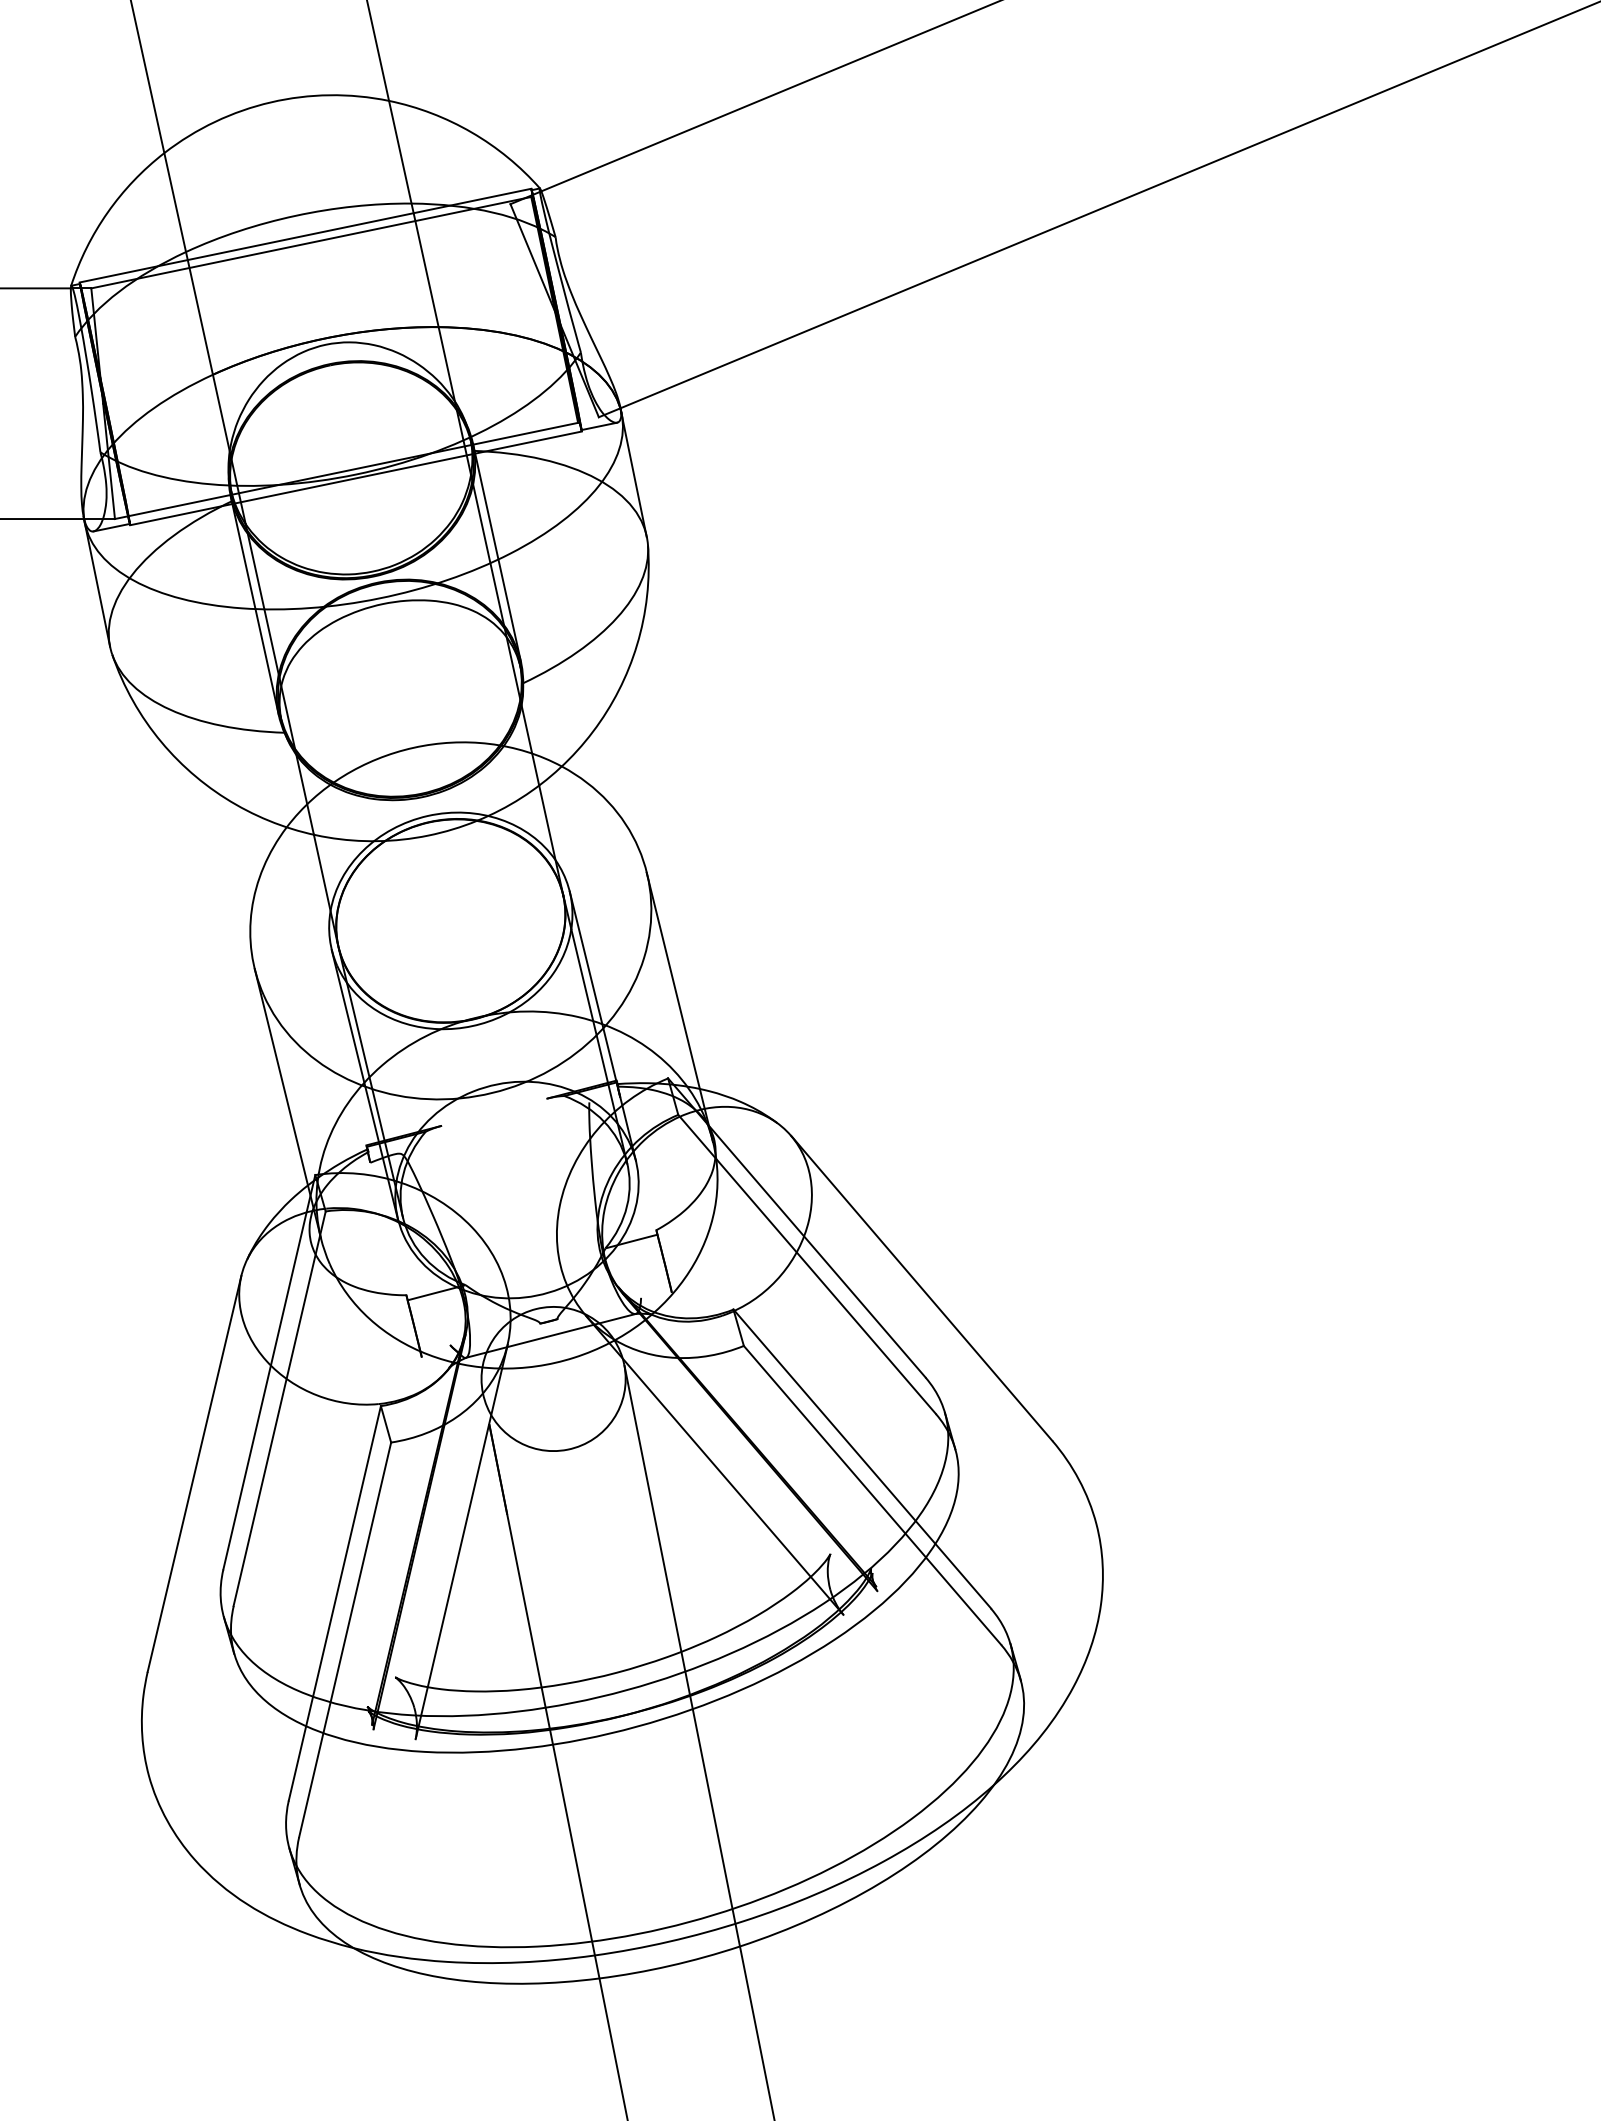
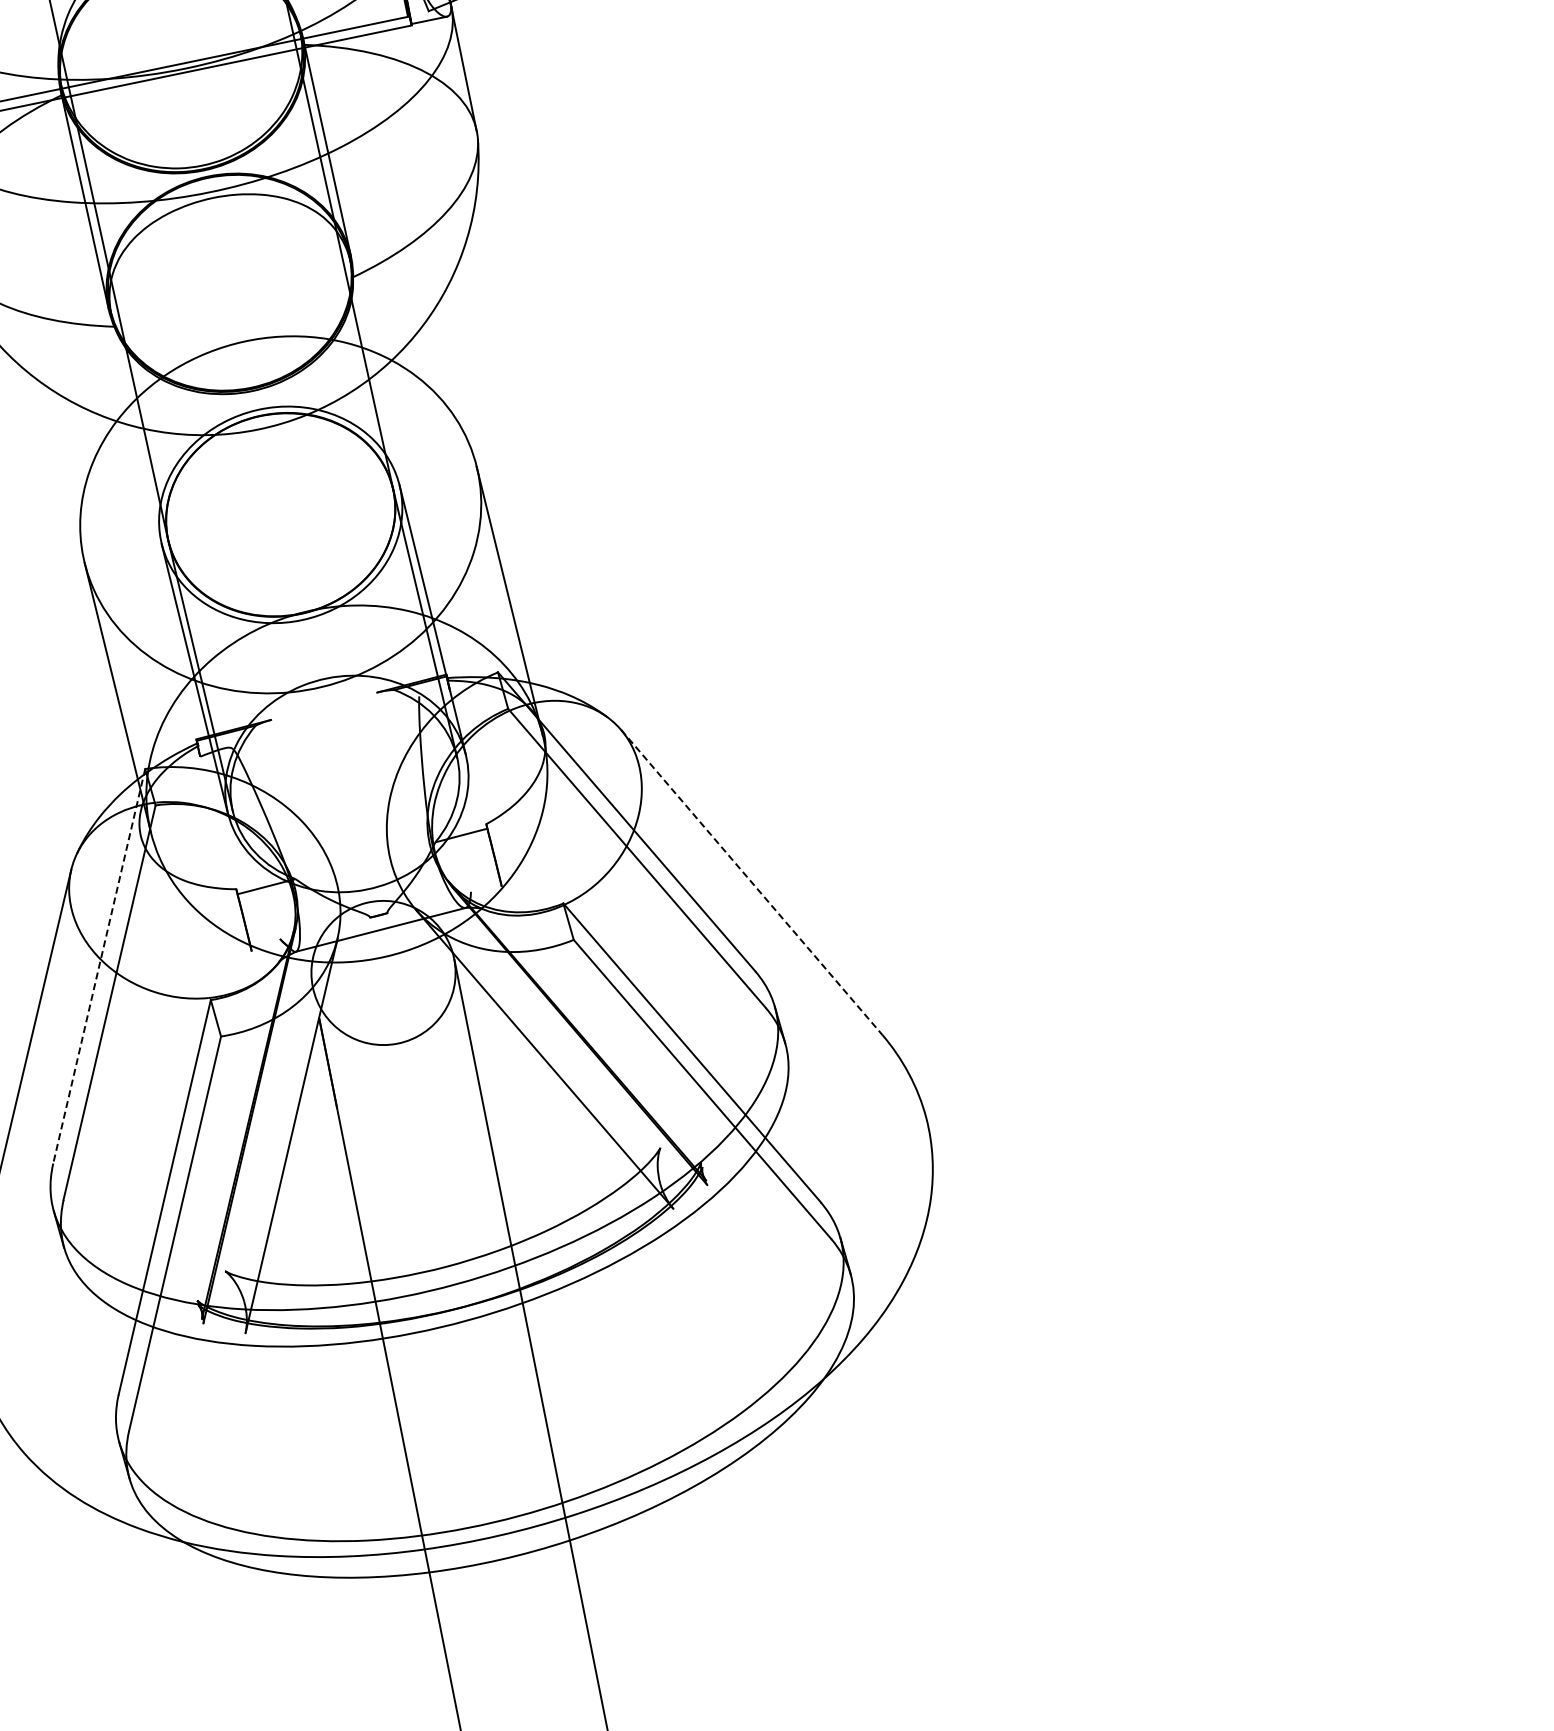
line: (921, 1288) -> (751, 882), solid -> dashed
line: (269, 1372) -> (99, 966), solid -> dashed

